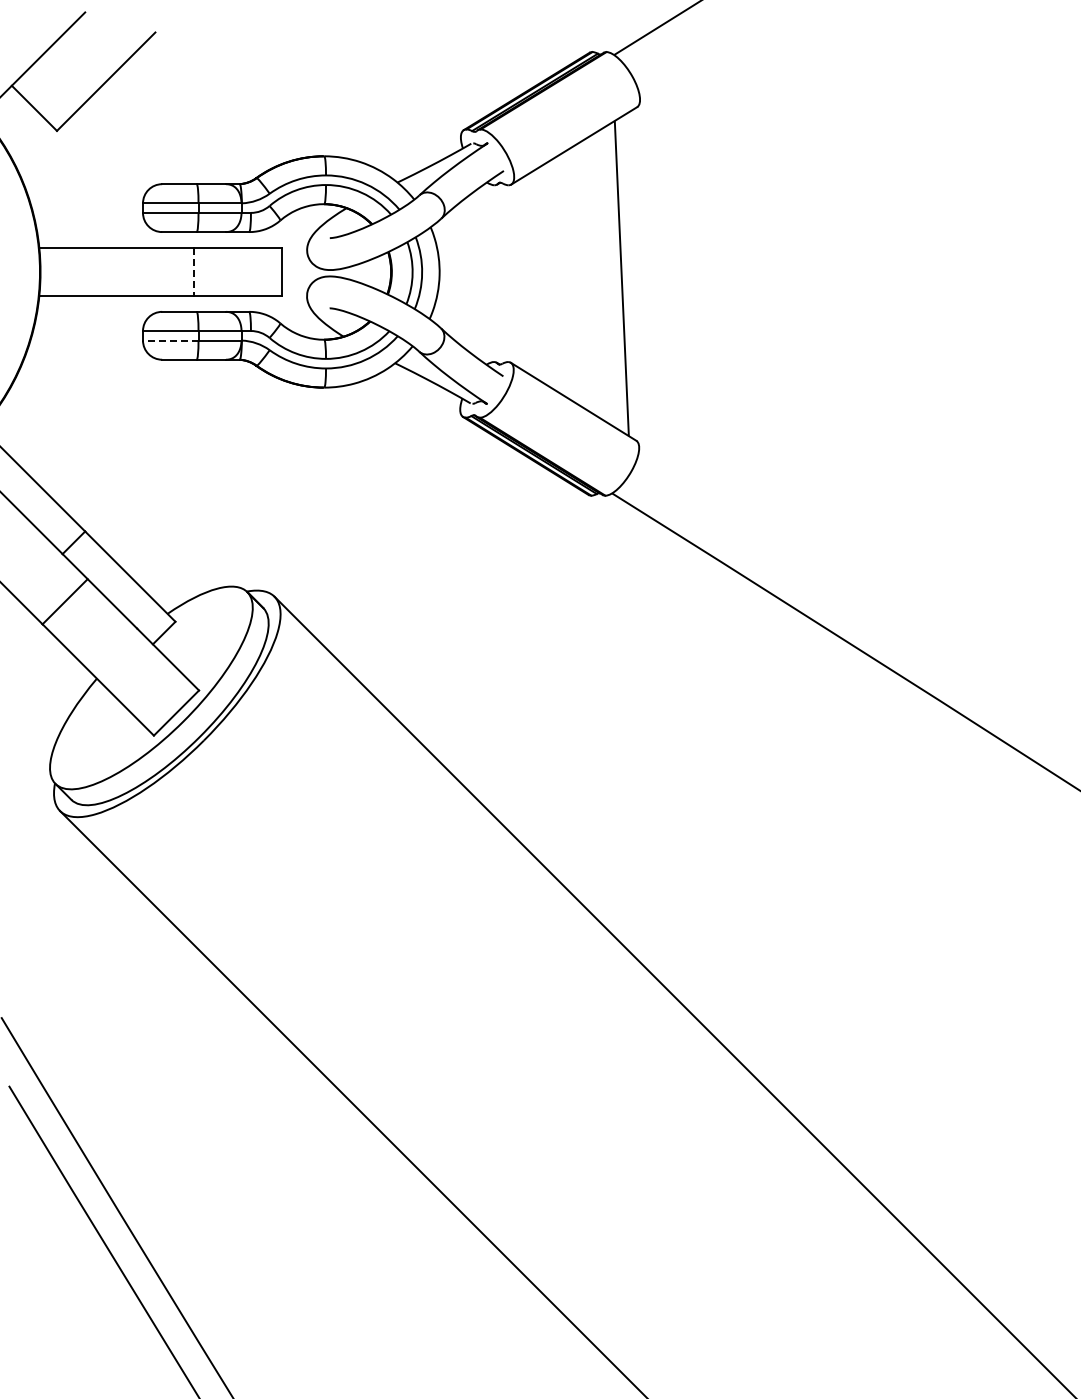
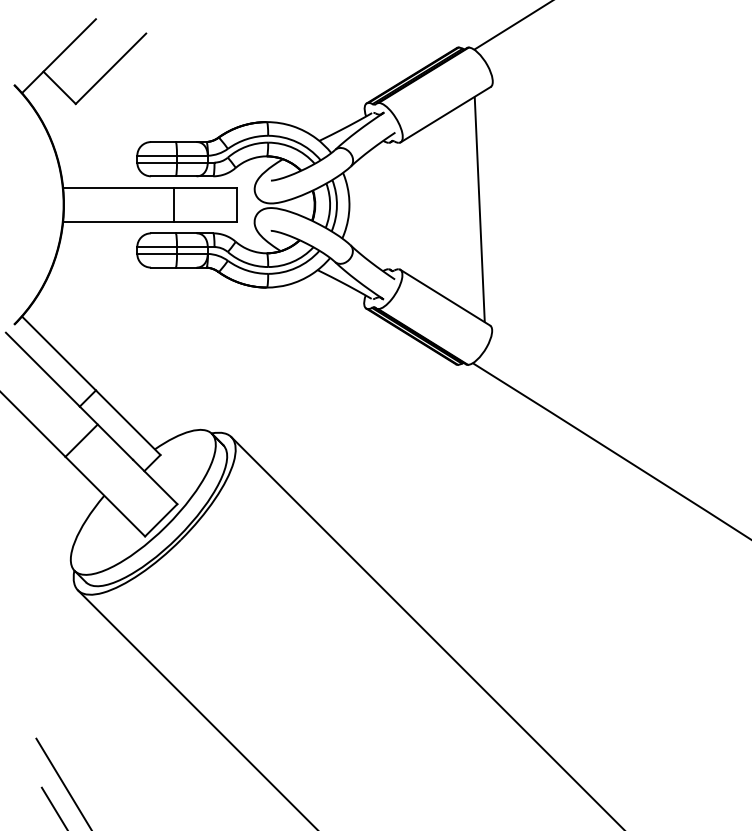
line: (194, 271) -> (174, 204), dashed -> solid
line: (170, 340) -> (156, 253), dashed -> solid

